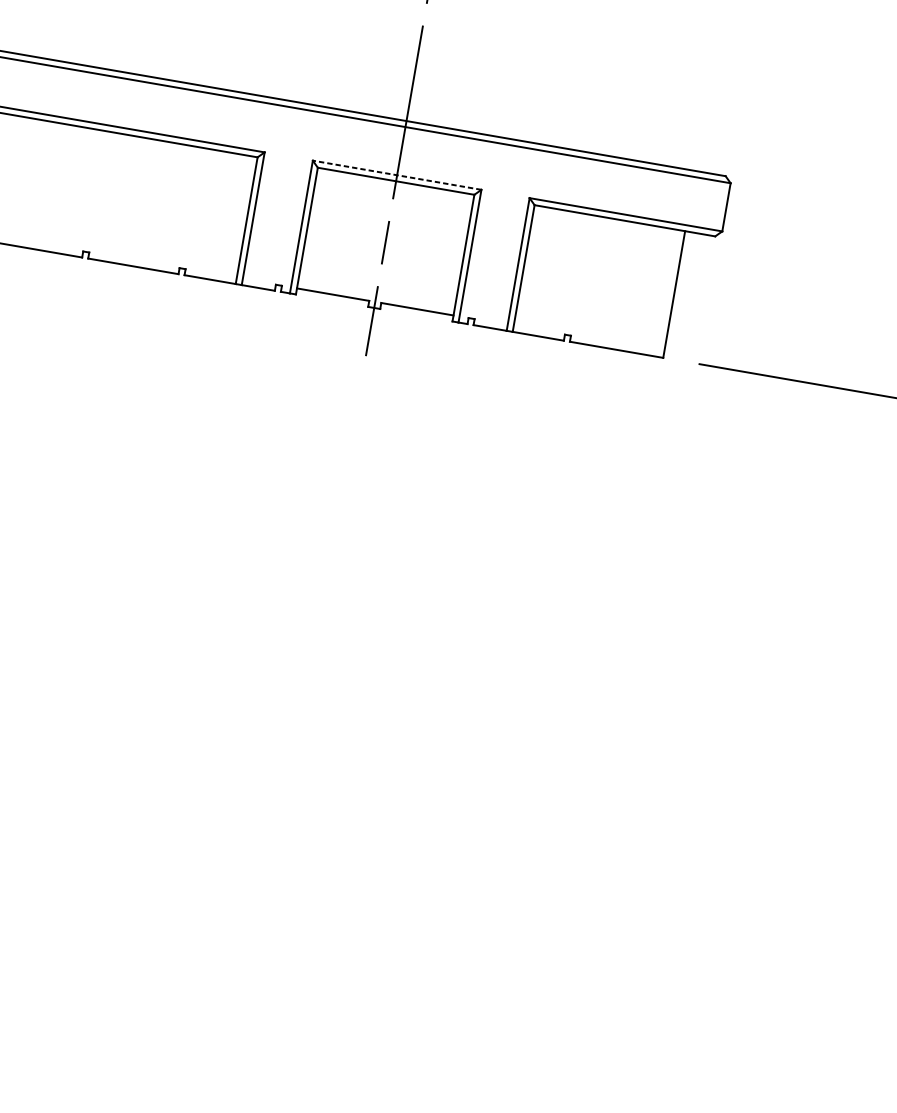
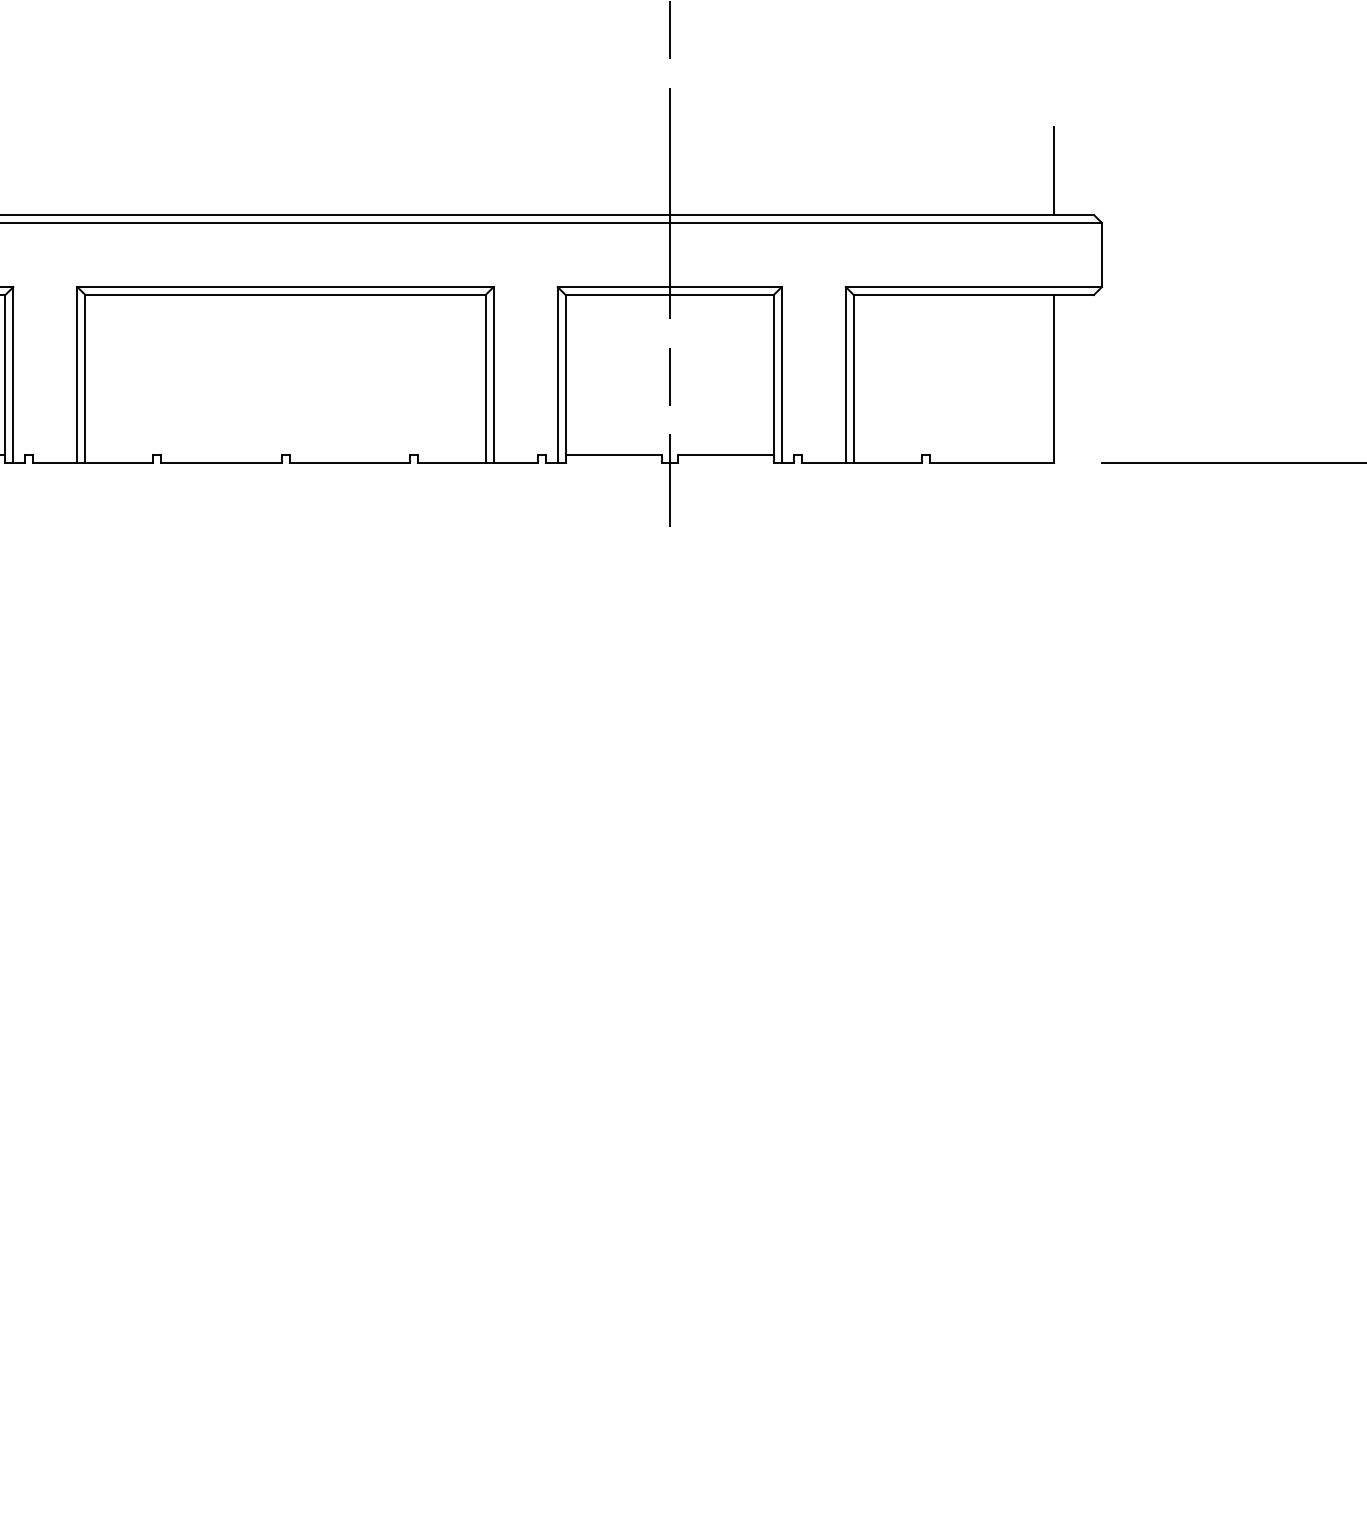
line: (700, 137) -> (1053, 170), added
line: (396, 175) -> (669, 287), dashed -> solid

